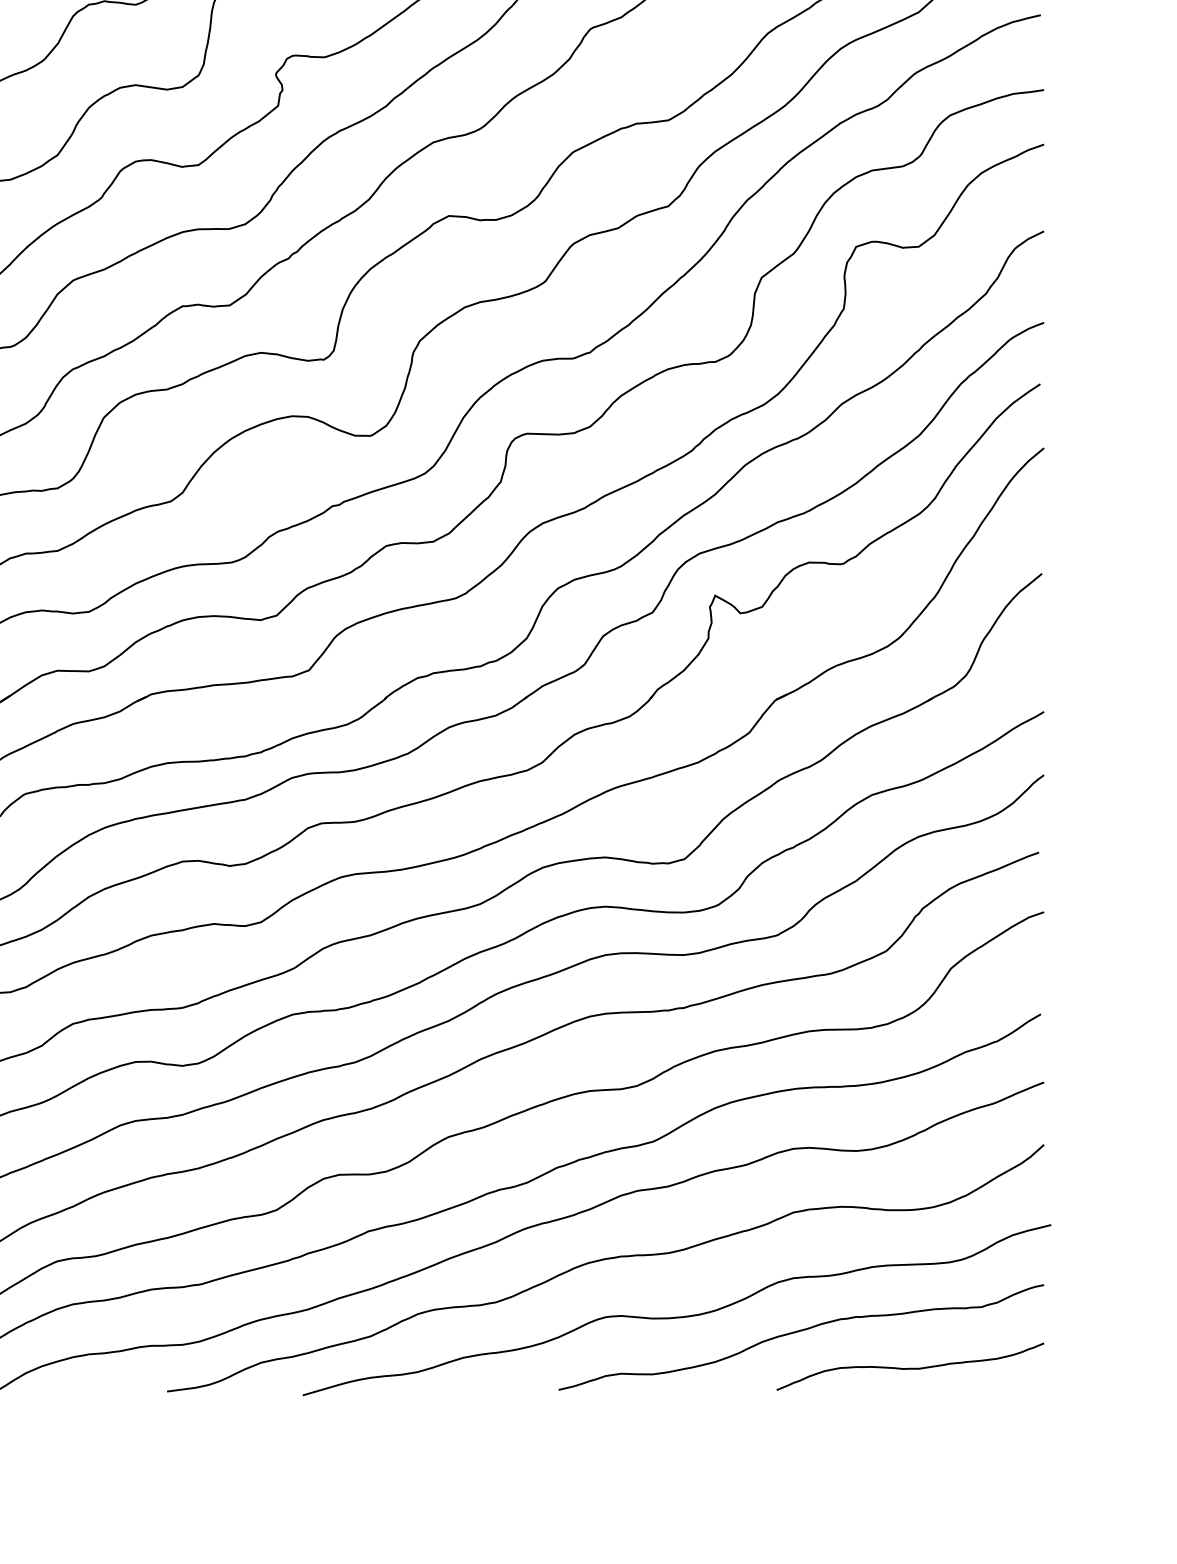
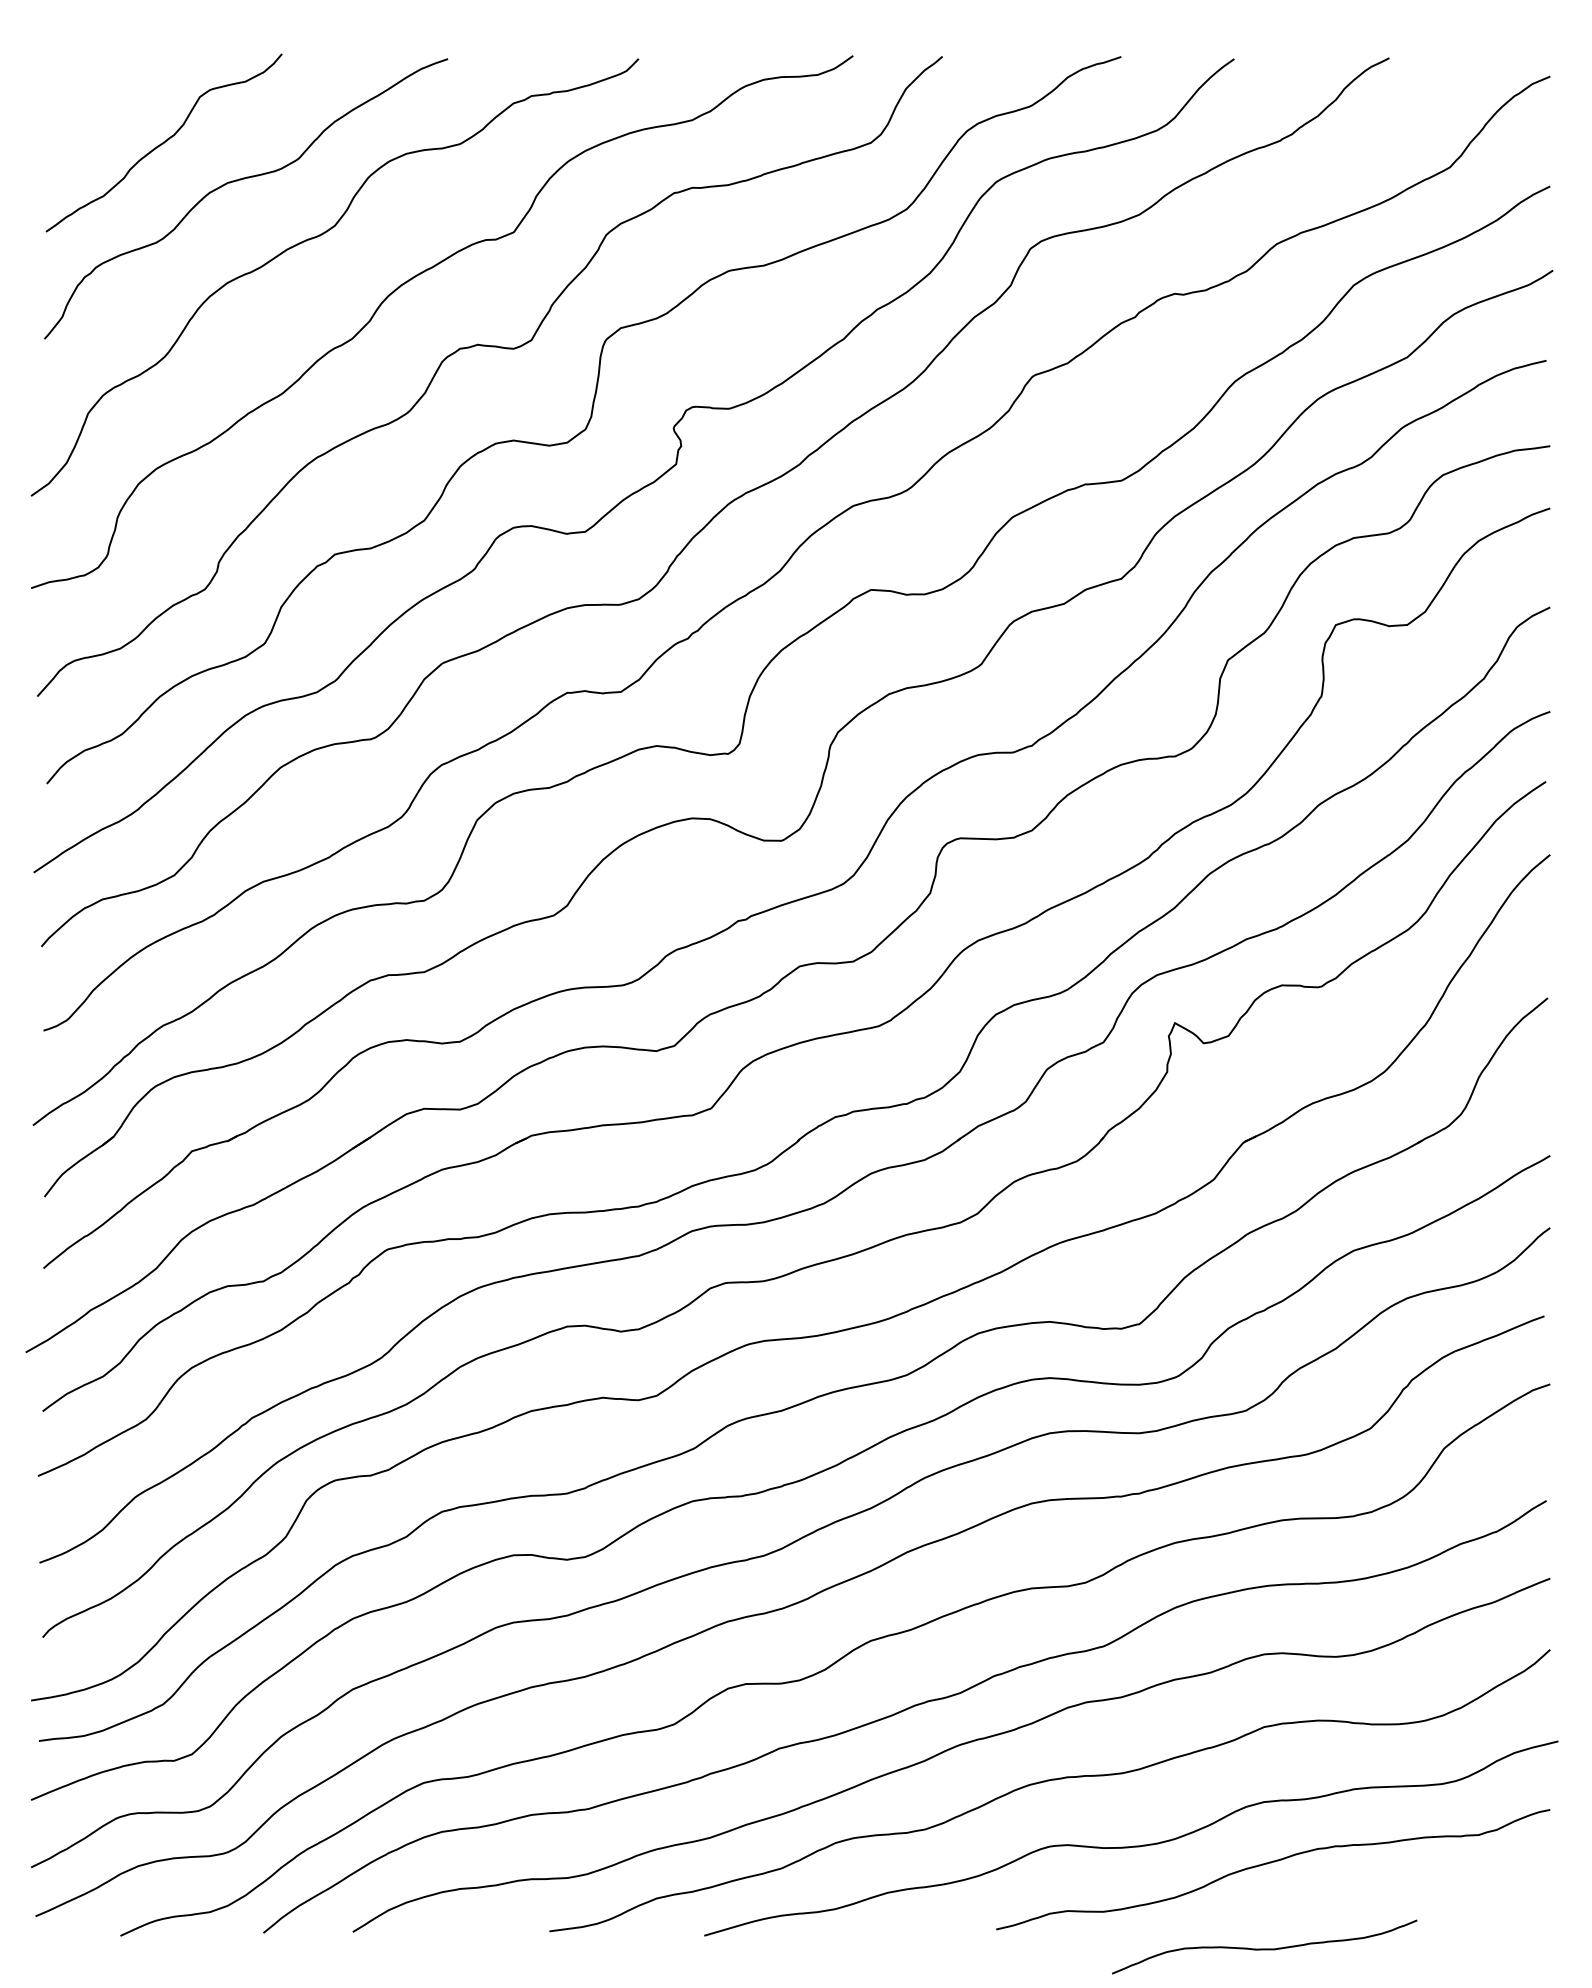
curve: (910, 1367) -> (1264, 1948), moved

